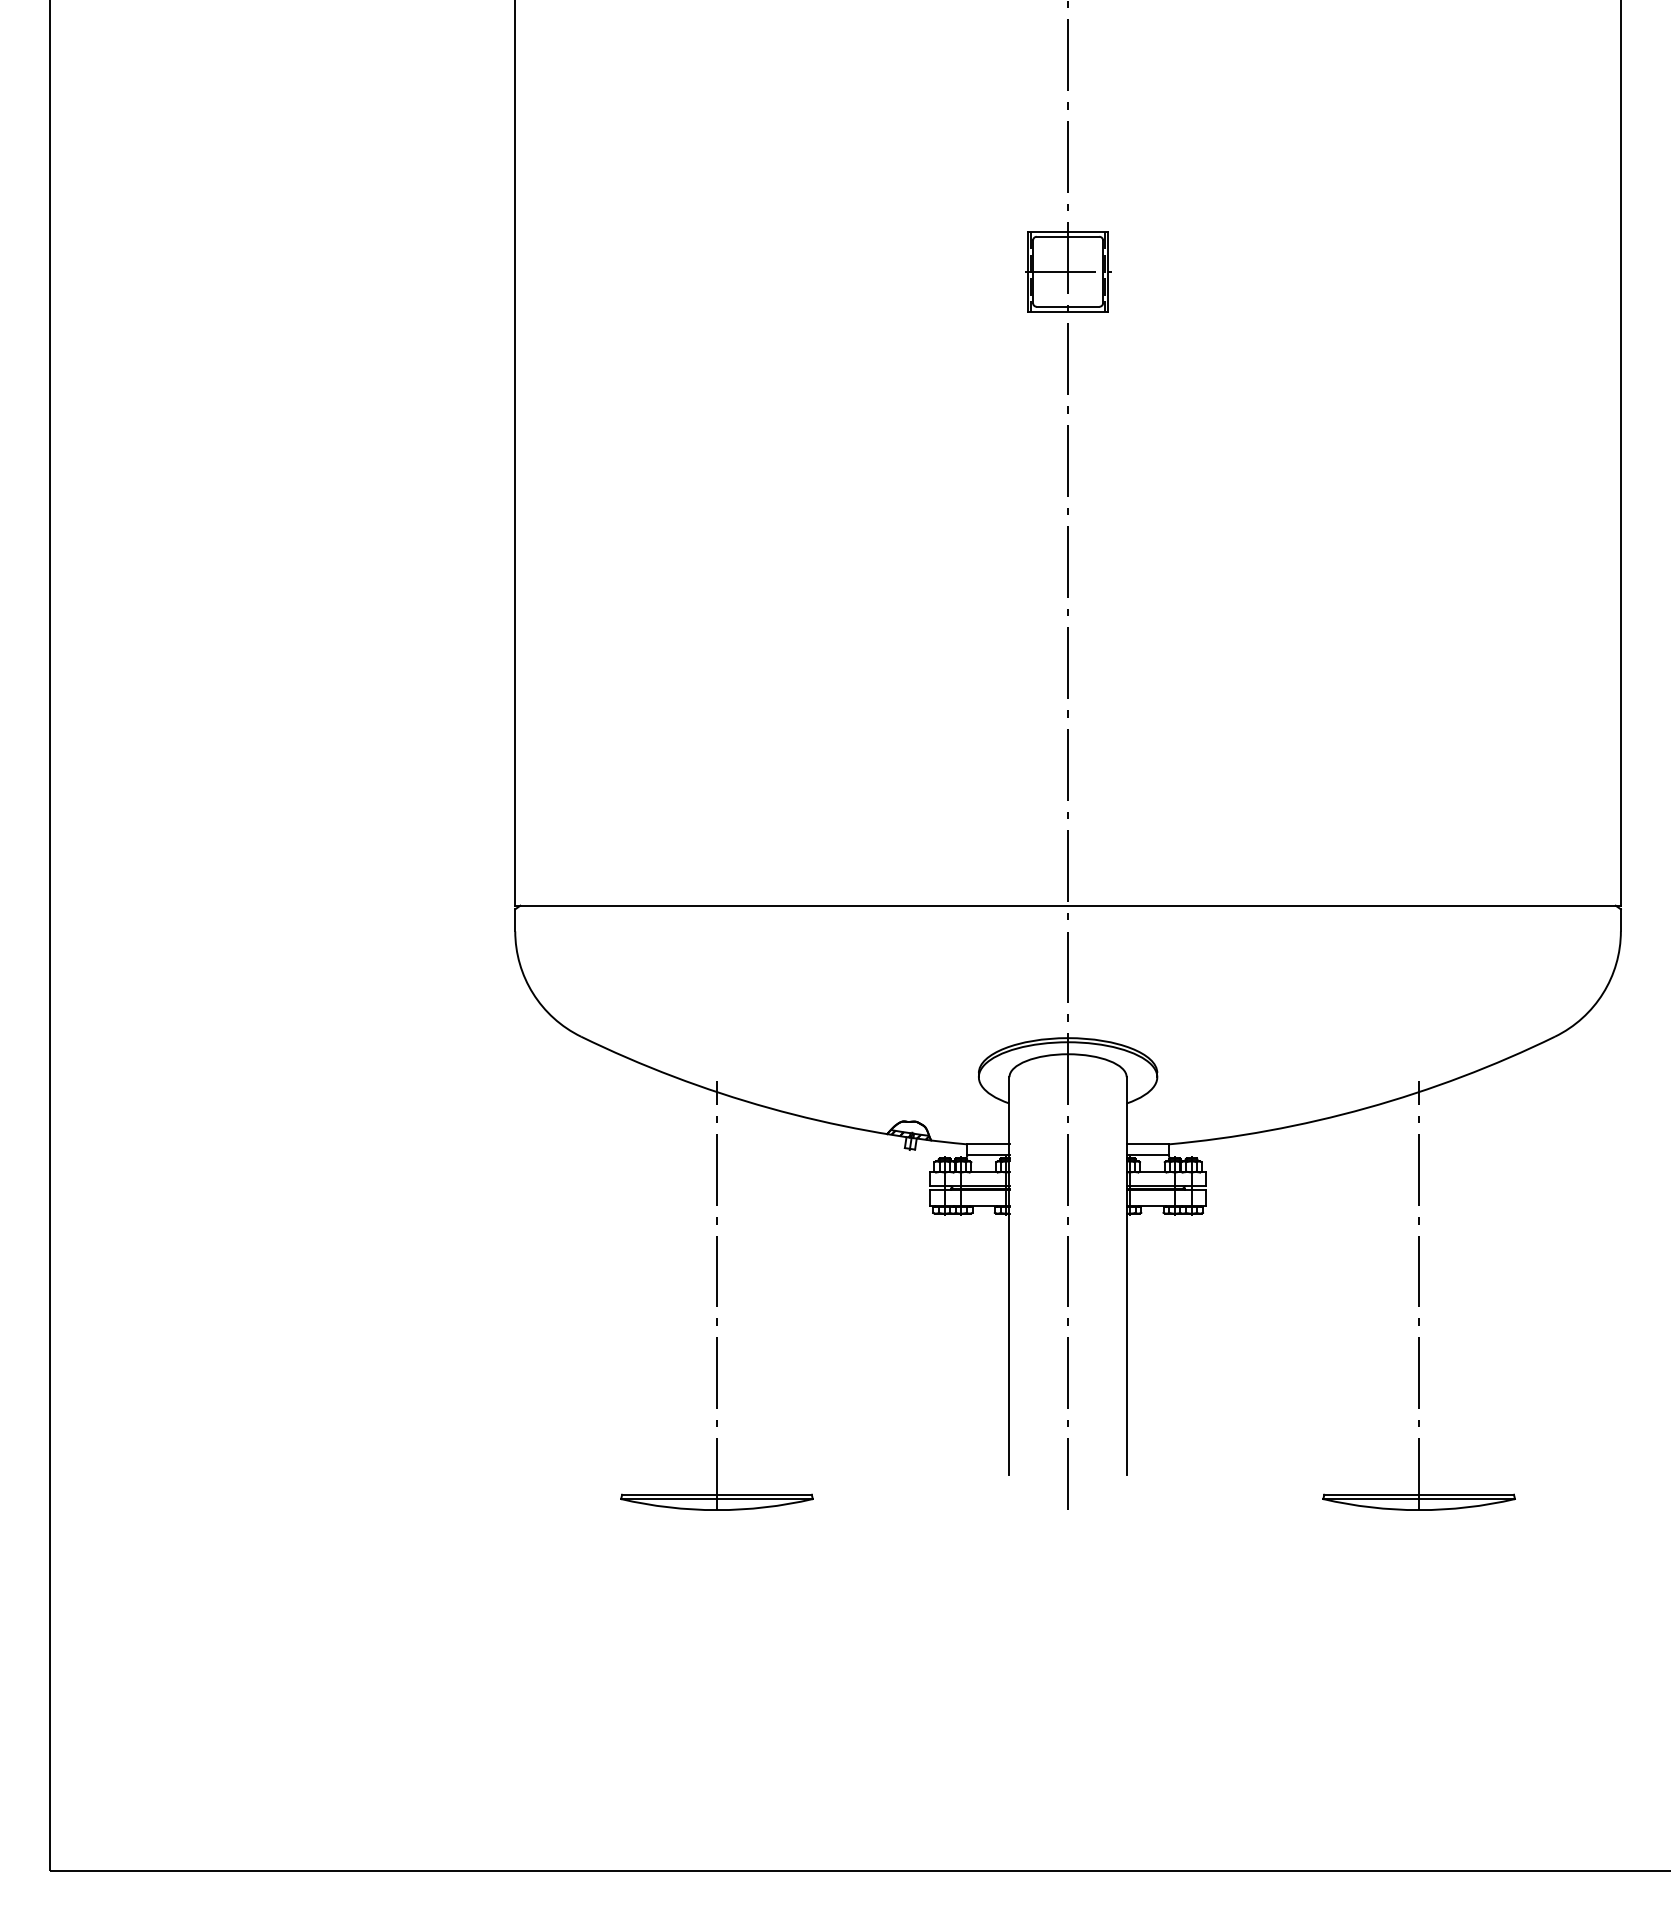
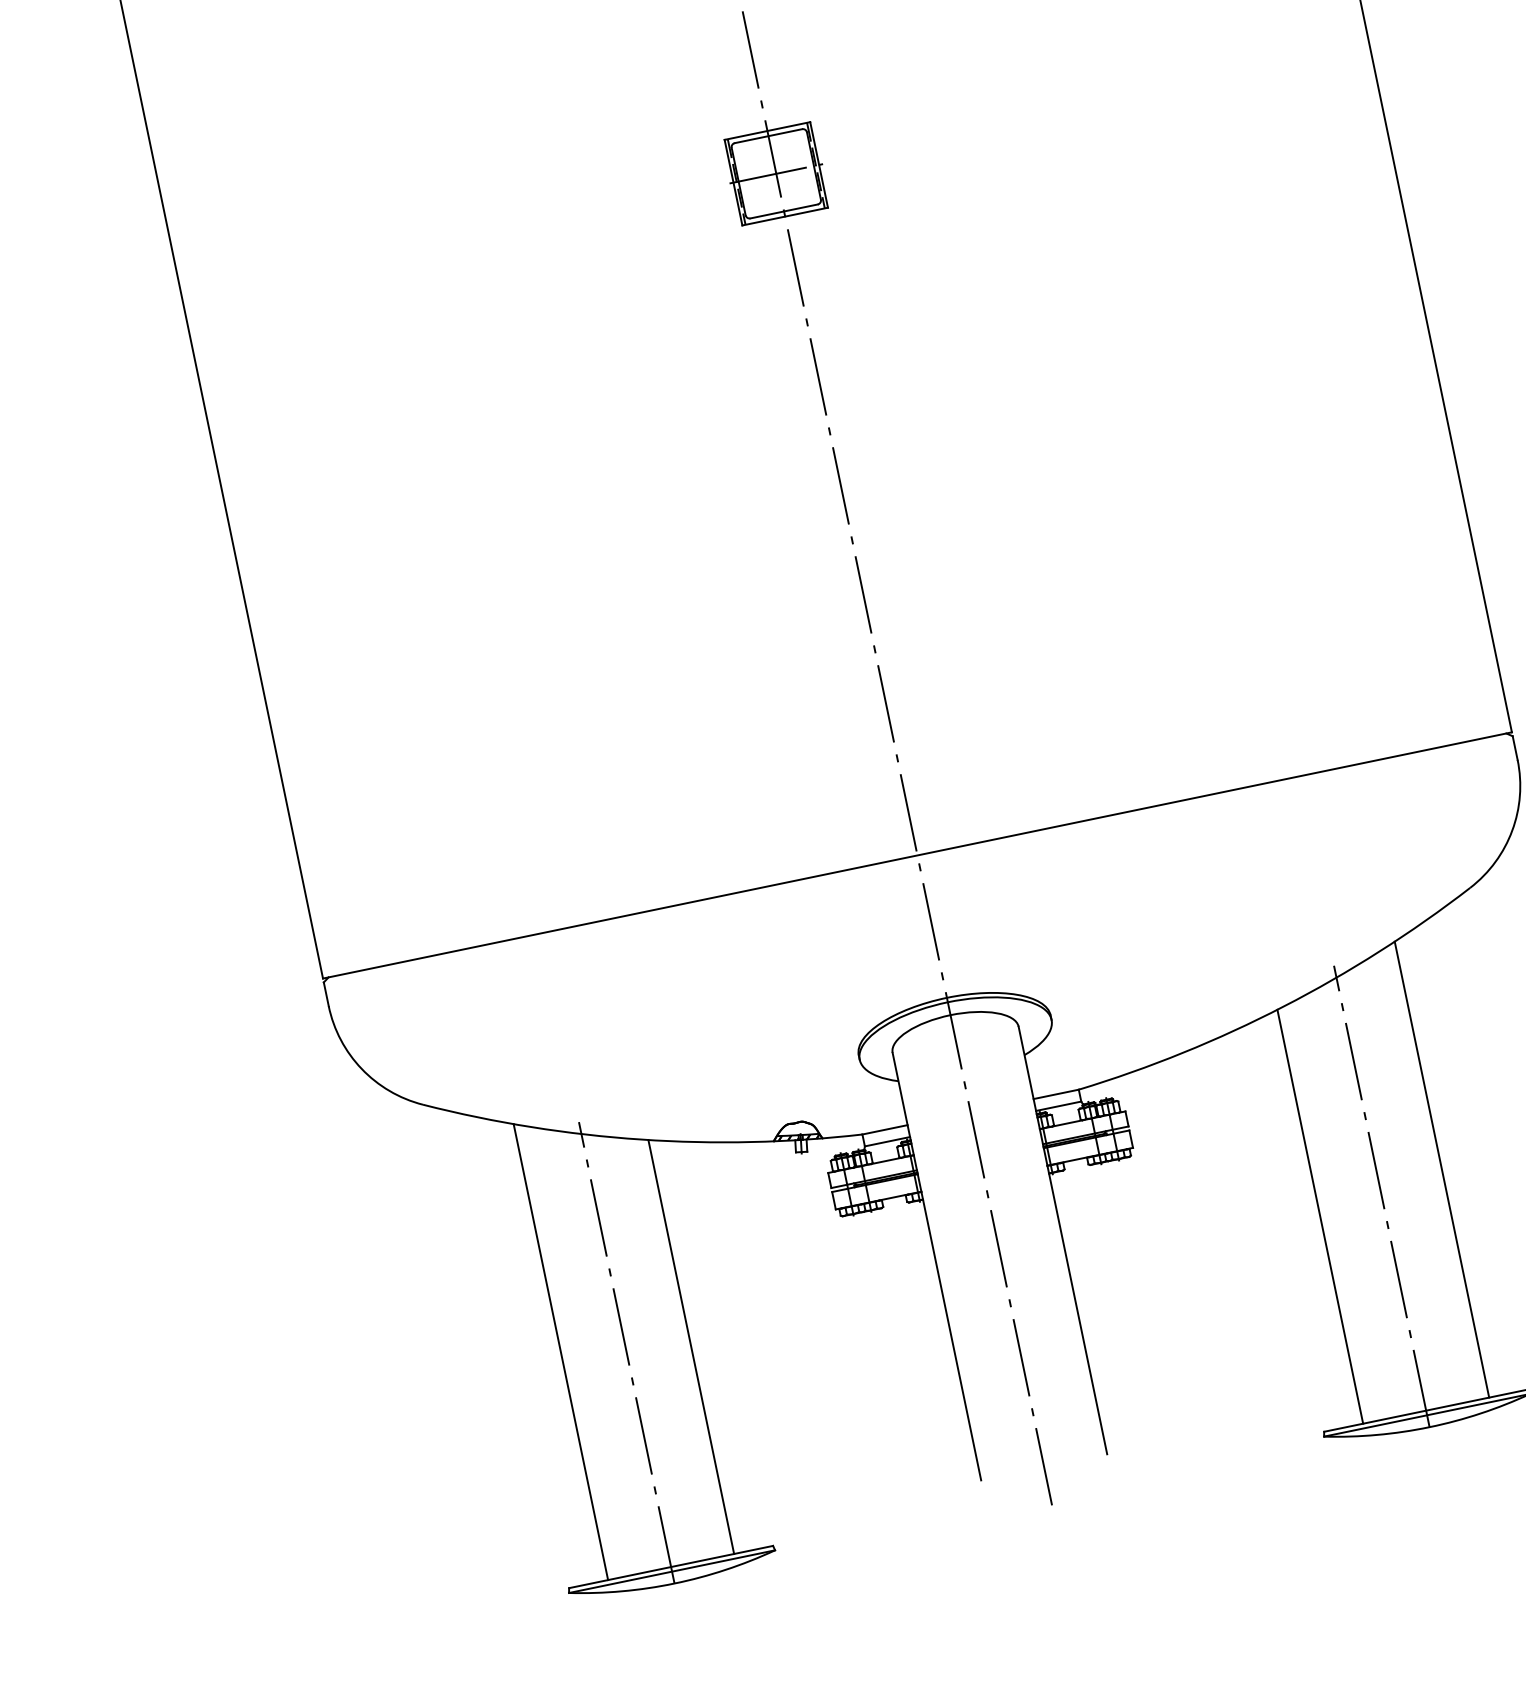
line: (658, 1282) -> (560, 1351), added
line: (1477, 1282) -> (1441, 1169), added
line: (775, 1301) -> (691, 1346), added
line: (1360, 1301) -> (1320, 1215), added

